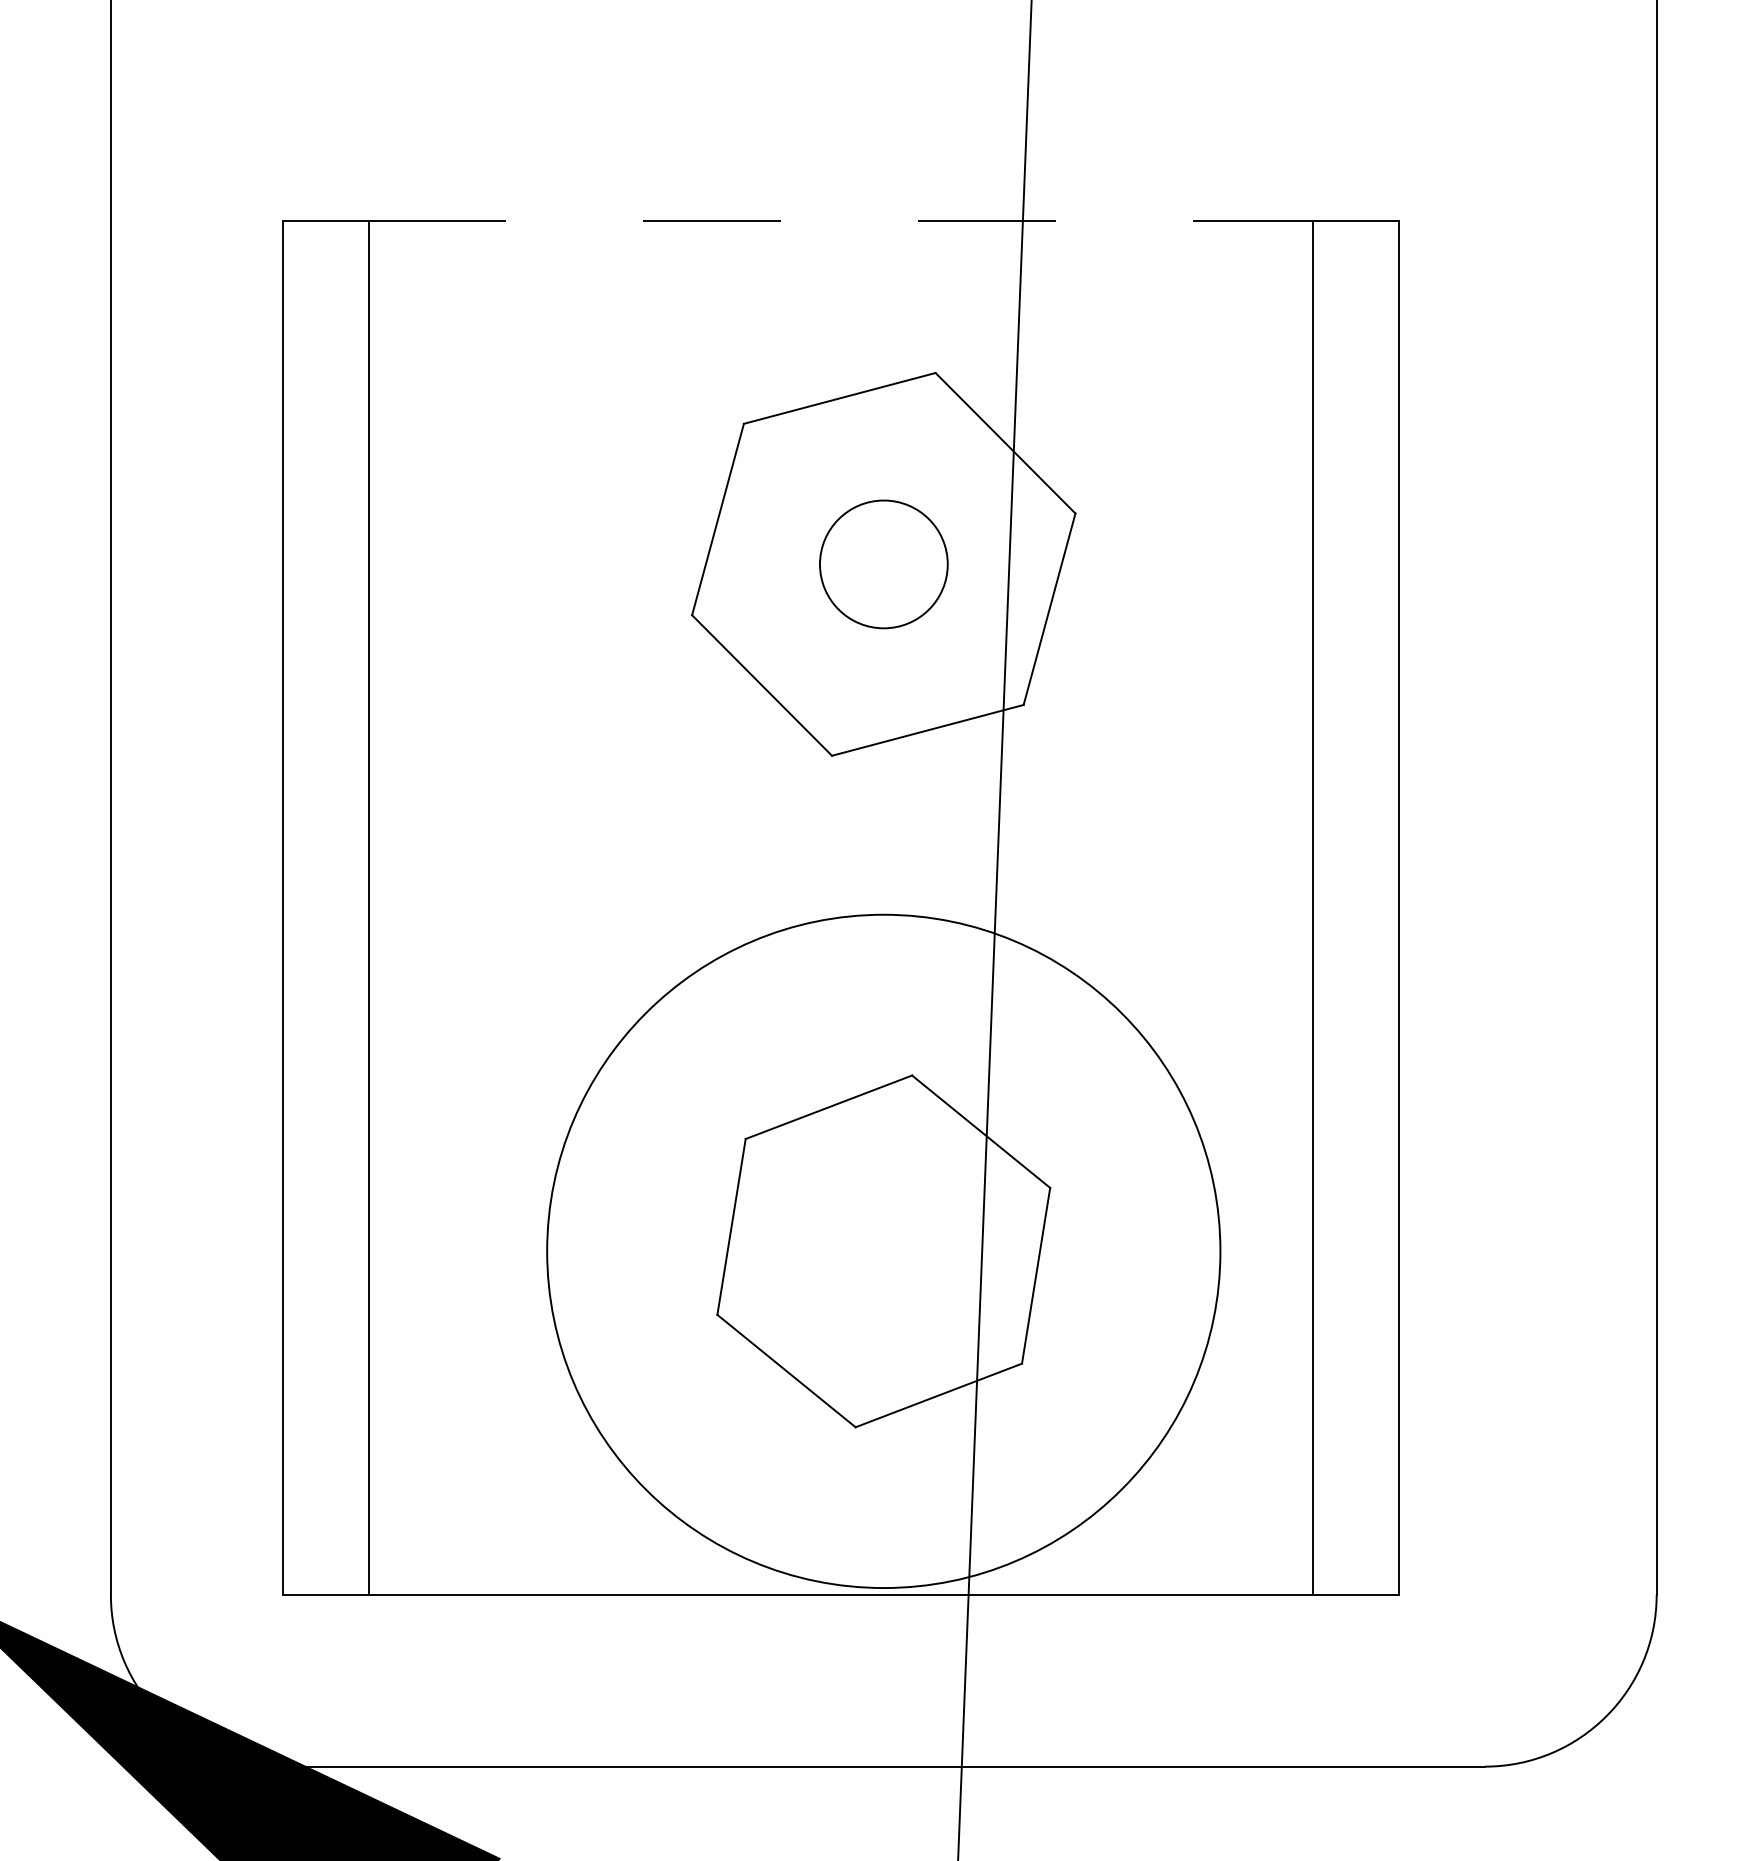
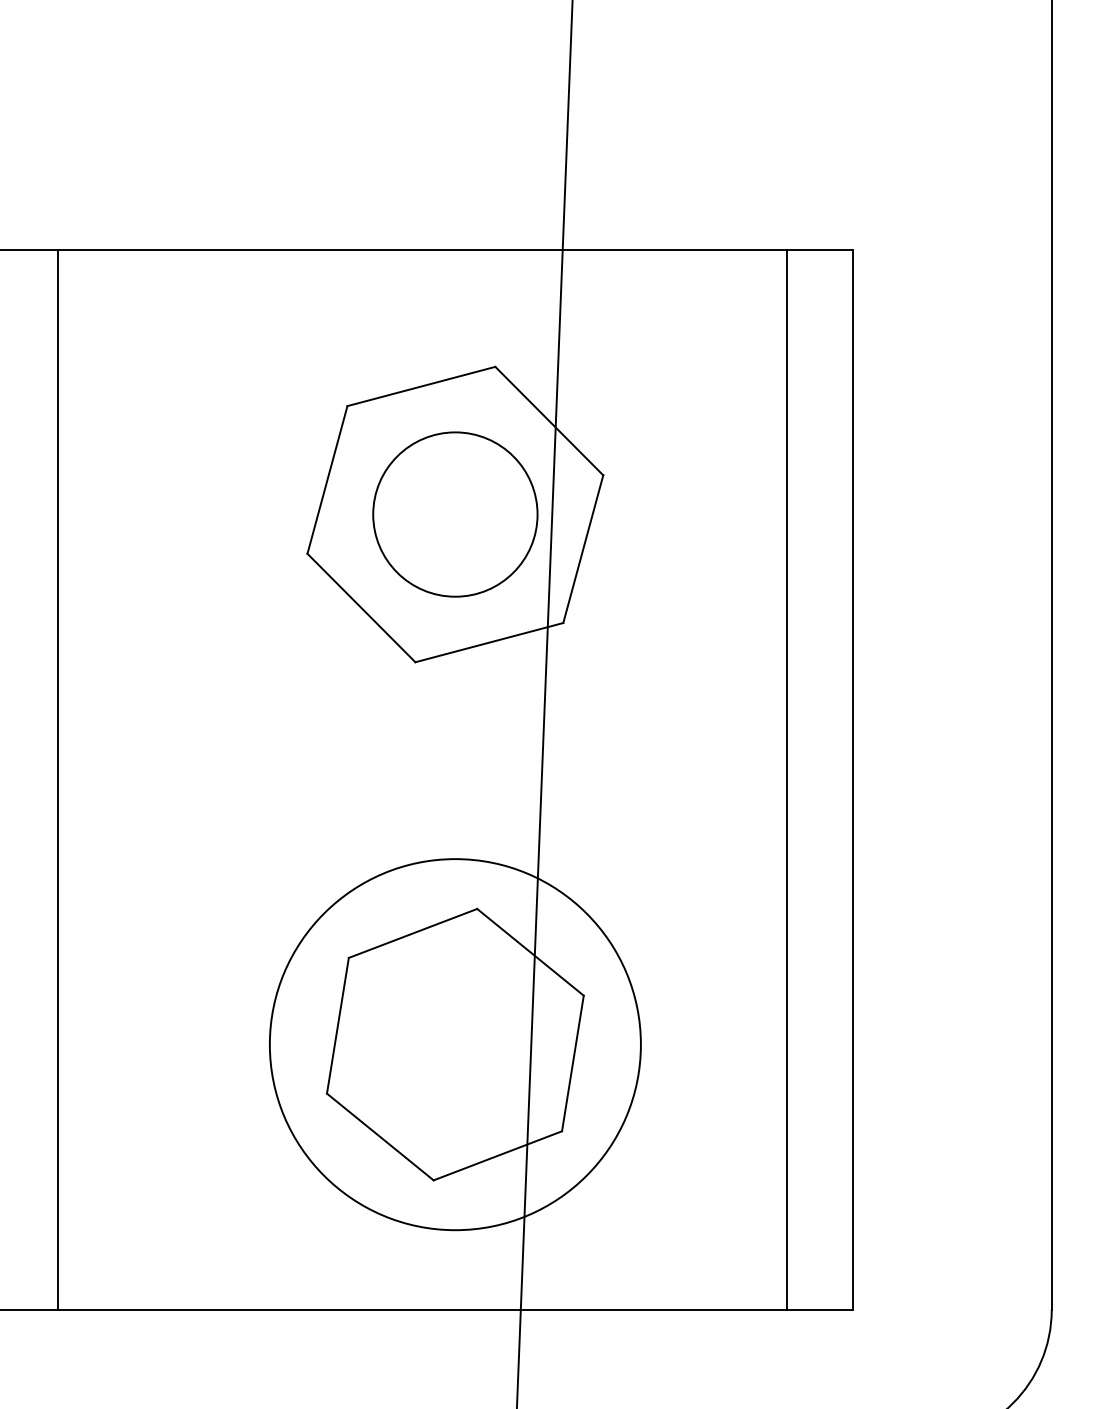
line: (841, 220) -> (422, 249), dashed -> solid
circle: (883, 564) -> (455, 514), size x1.67
circle: (883, 1250) -> (455, 1043), size x0.71

